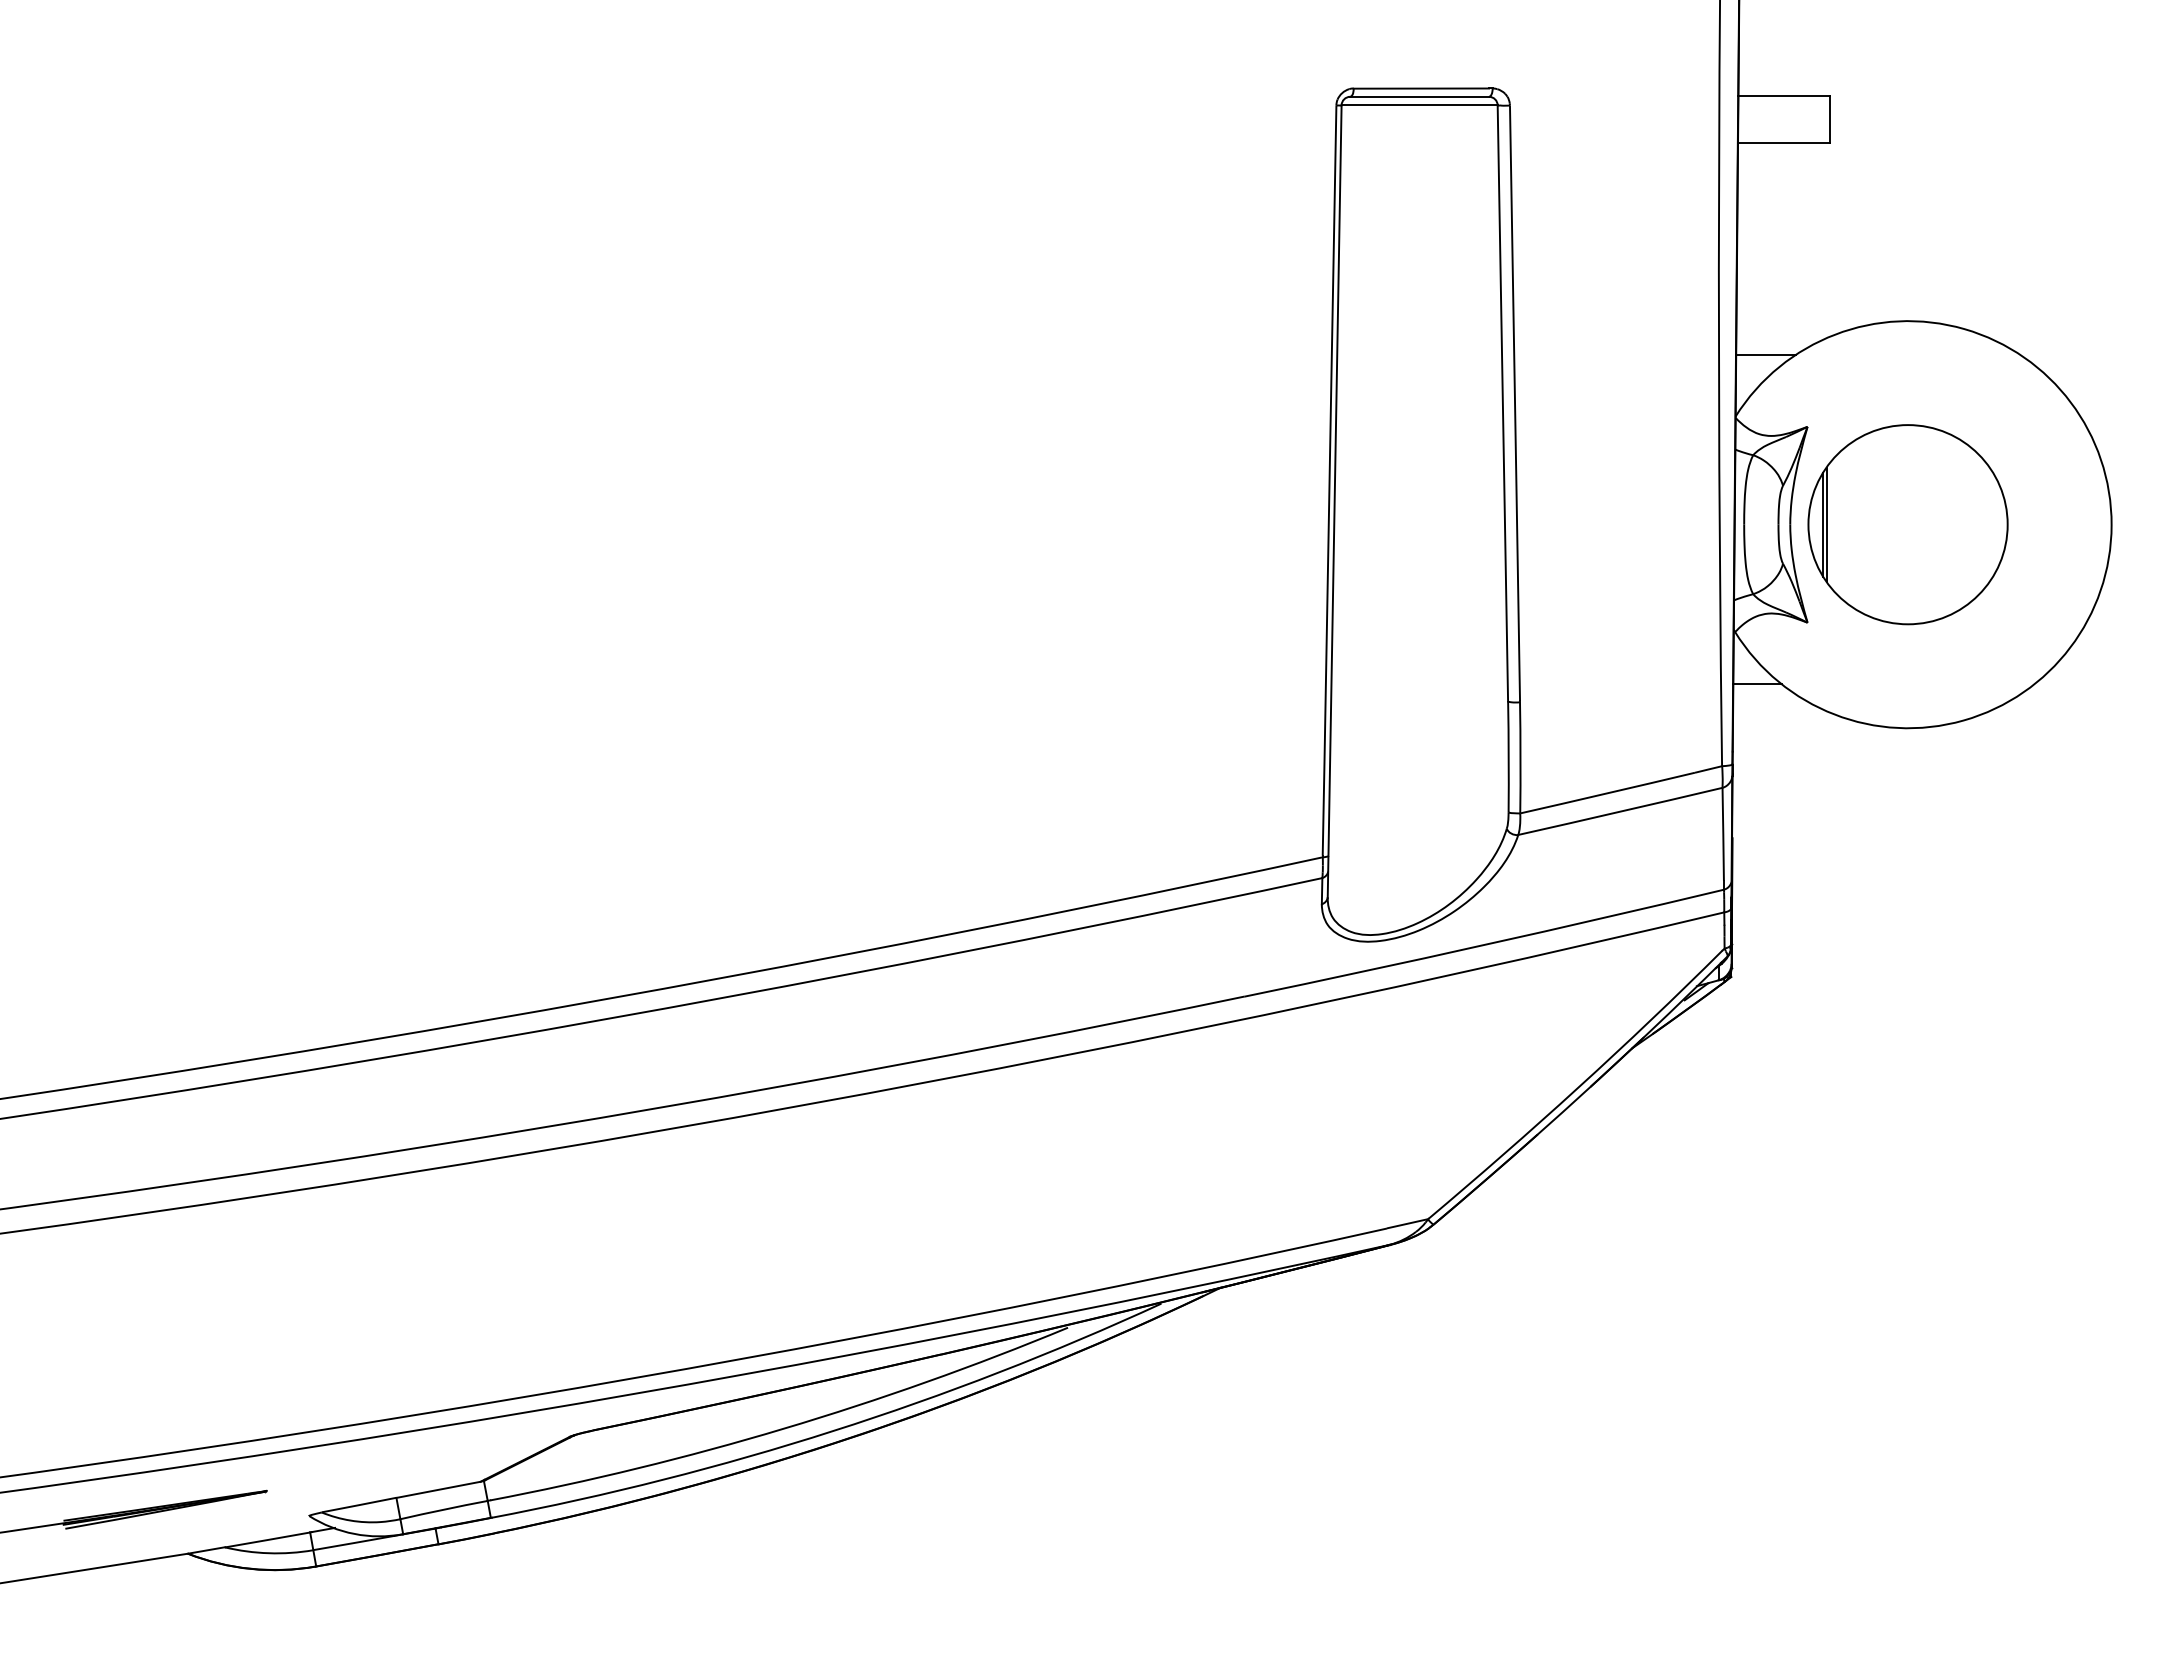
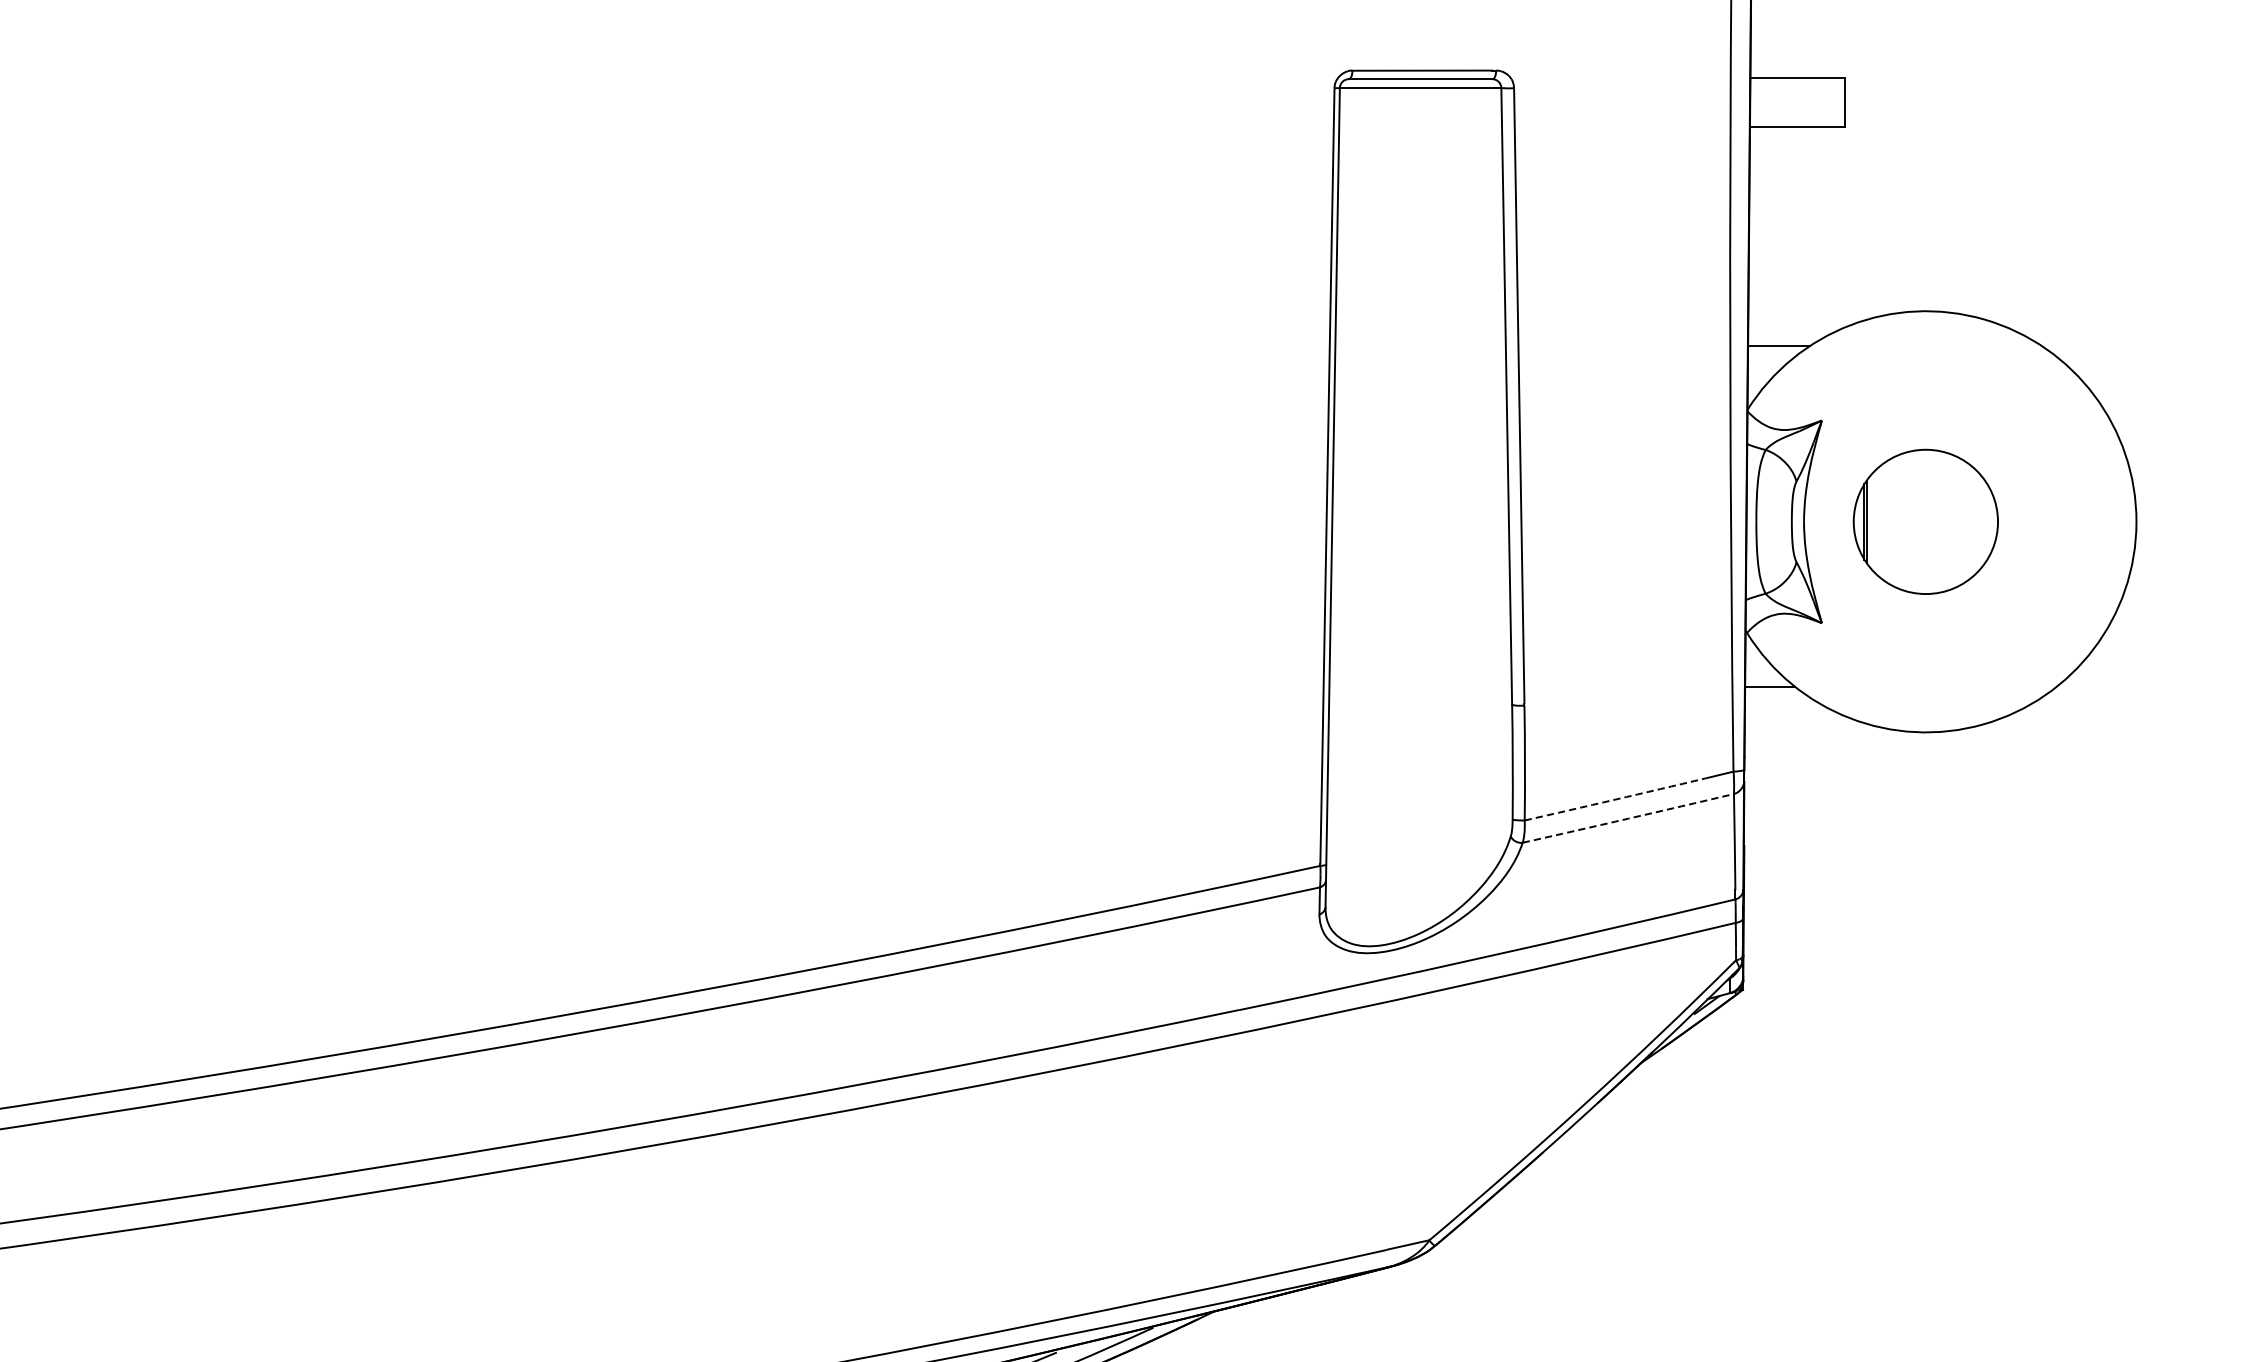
part: (1907, 524) -> (1925, 521), size x0.7
arc: (1607, 793) -> (1614, 799), solid -> dashed
arc: (1620, 811) -> (1628, 818), solid -> dashed

